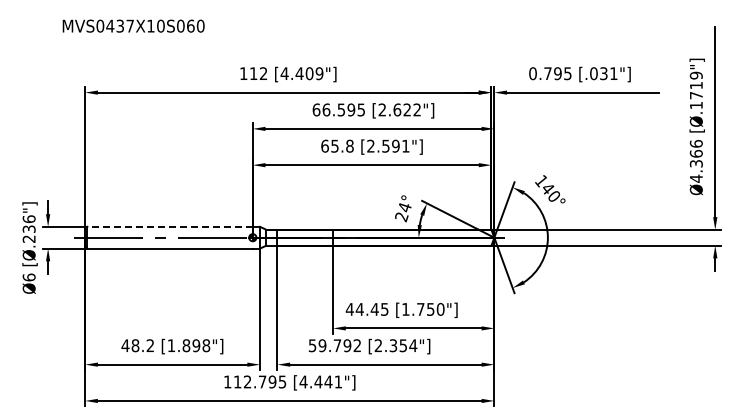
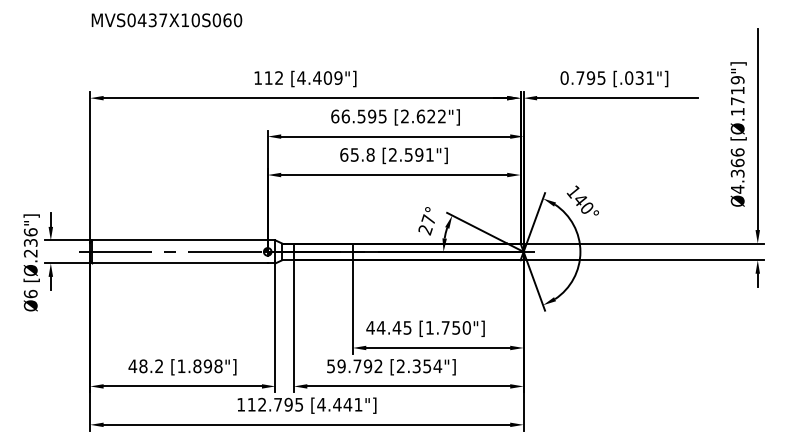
text: (133, 25) -> (166, 19), moved
text: (404, 207) -> (428, 219), 24° -> 27°
line: (170, 226) -> (180, 240), dashed -> solid

